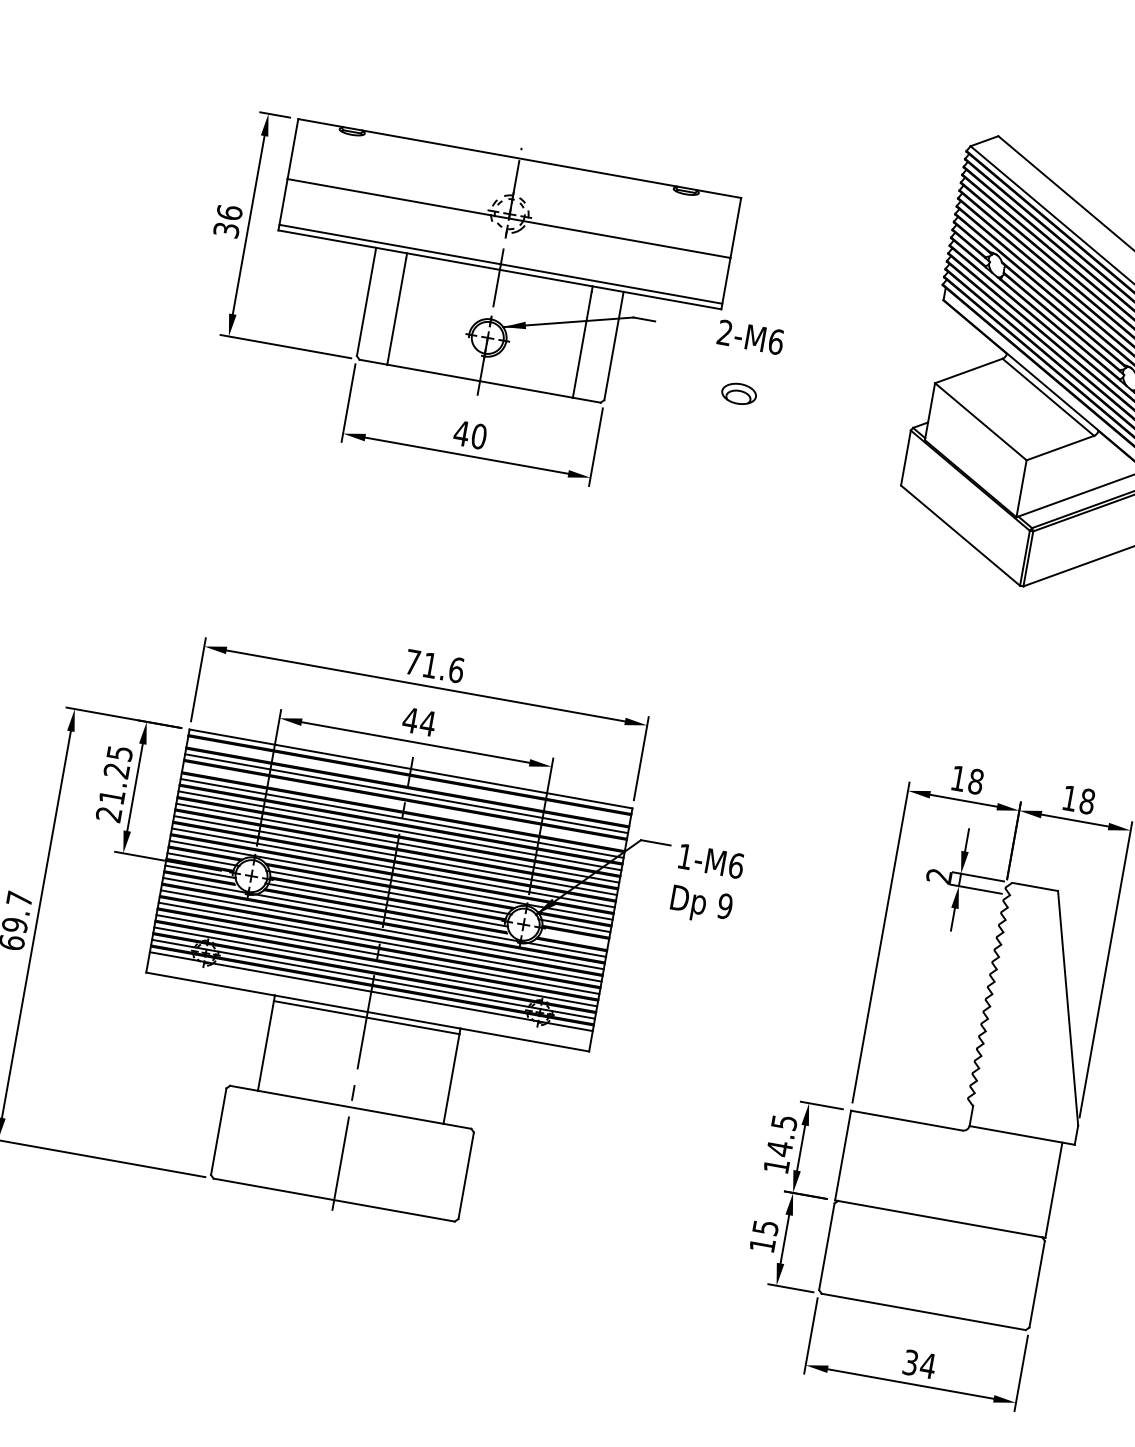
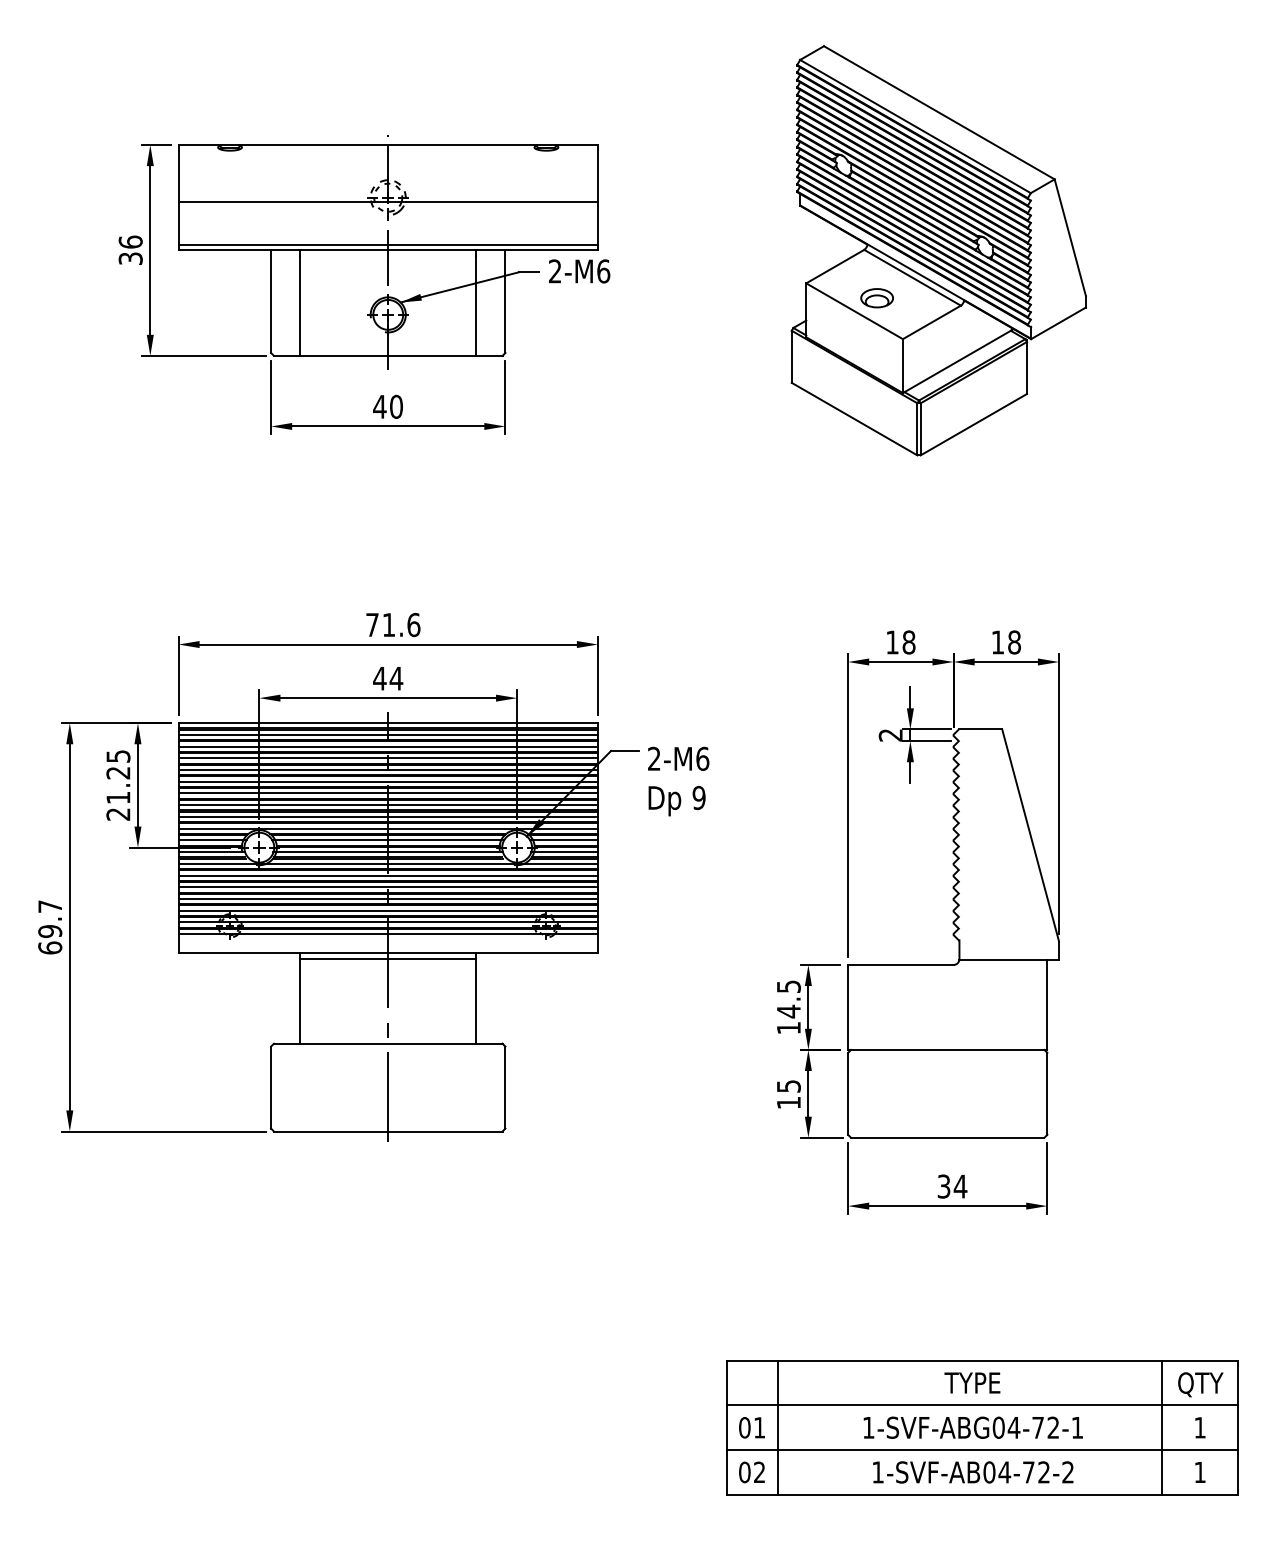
text: (750, 337) -> (579, 271), moved
part: (738, 394) -> (876, 298), moved
line: (409, 780) -> (388, 734), added
line: (404, 806) -> (388, 758), added
text: (685, 856) -> (654, 758), 1-M6 -> 2-M6
line: (572, 938) -> (564, 852), added

